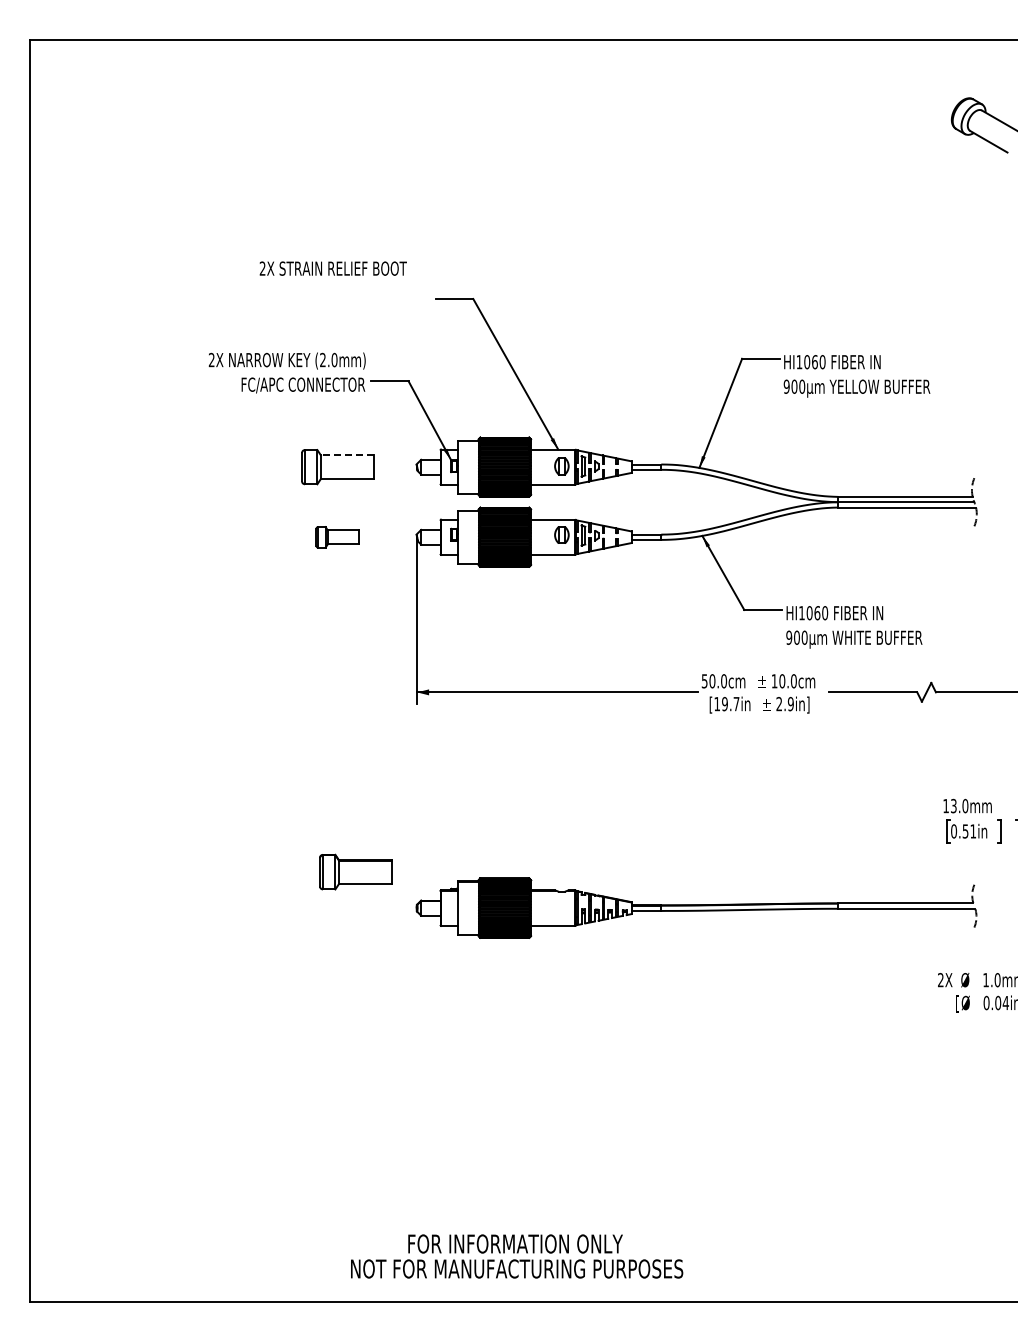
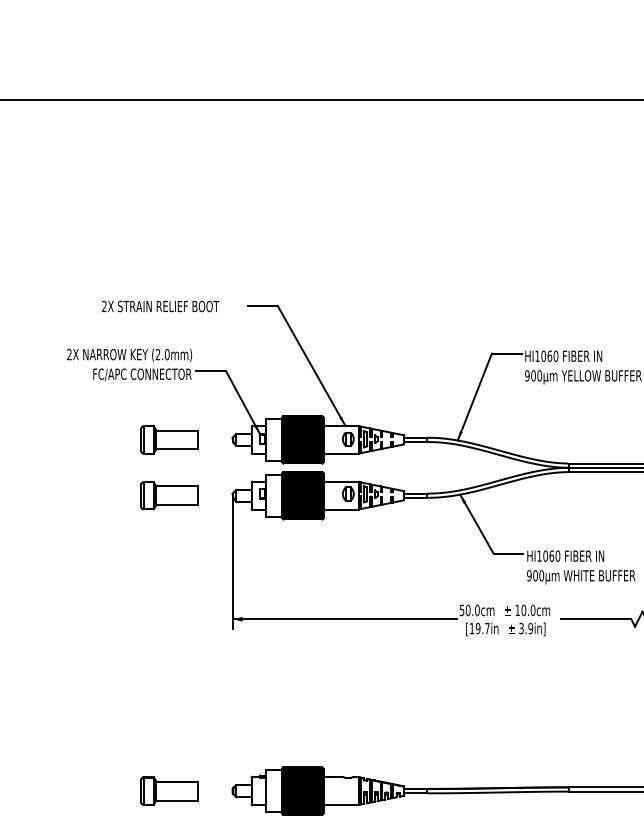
text: (332, 268) -> (160, 306), moved
line: (346, 455) -> (176, 430), dashed -> solid
part: (337, 537) -> (169, 495), size x1.67
text: (779, 704) -> (521, 628), 2.9in] -> 3.9in]
part: (355, 871) -> (169, 790), moved

